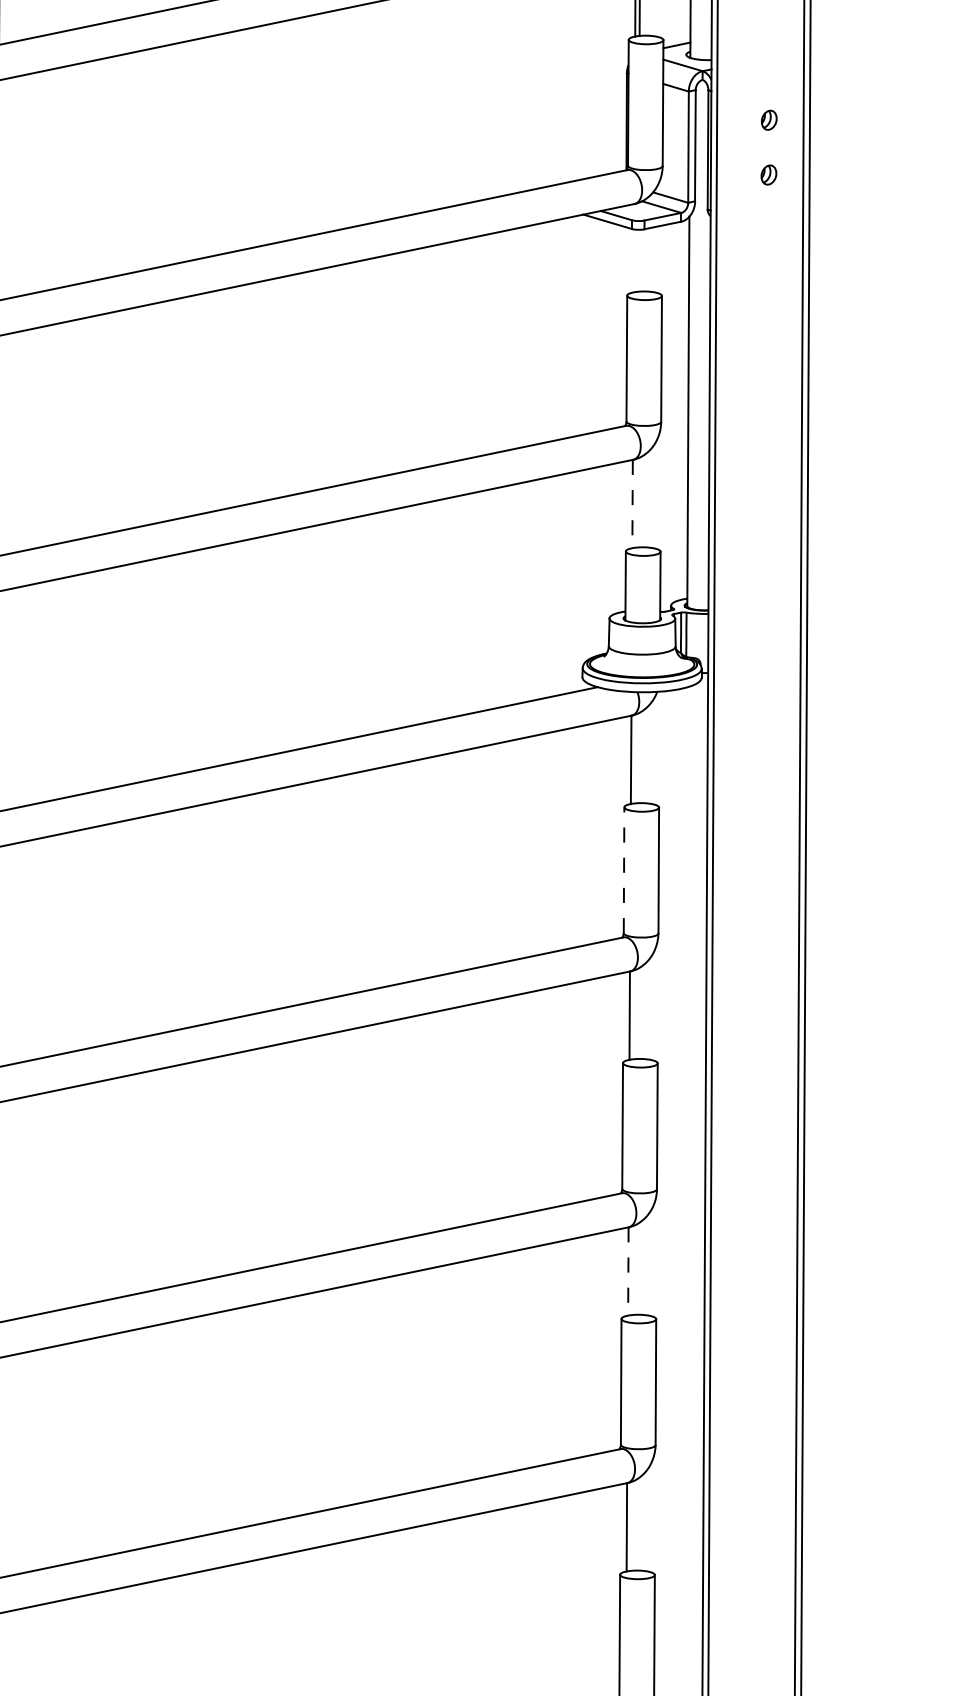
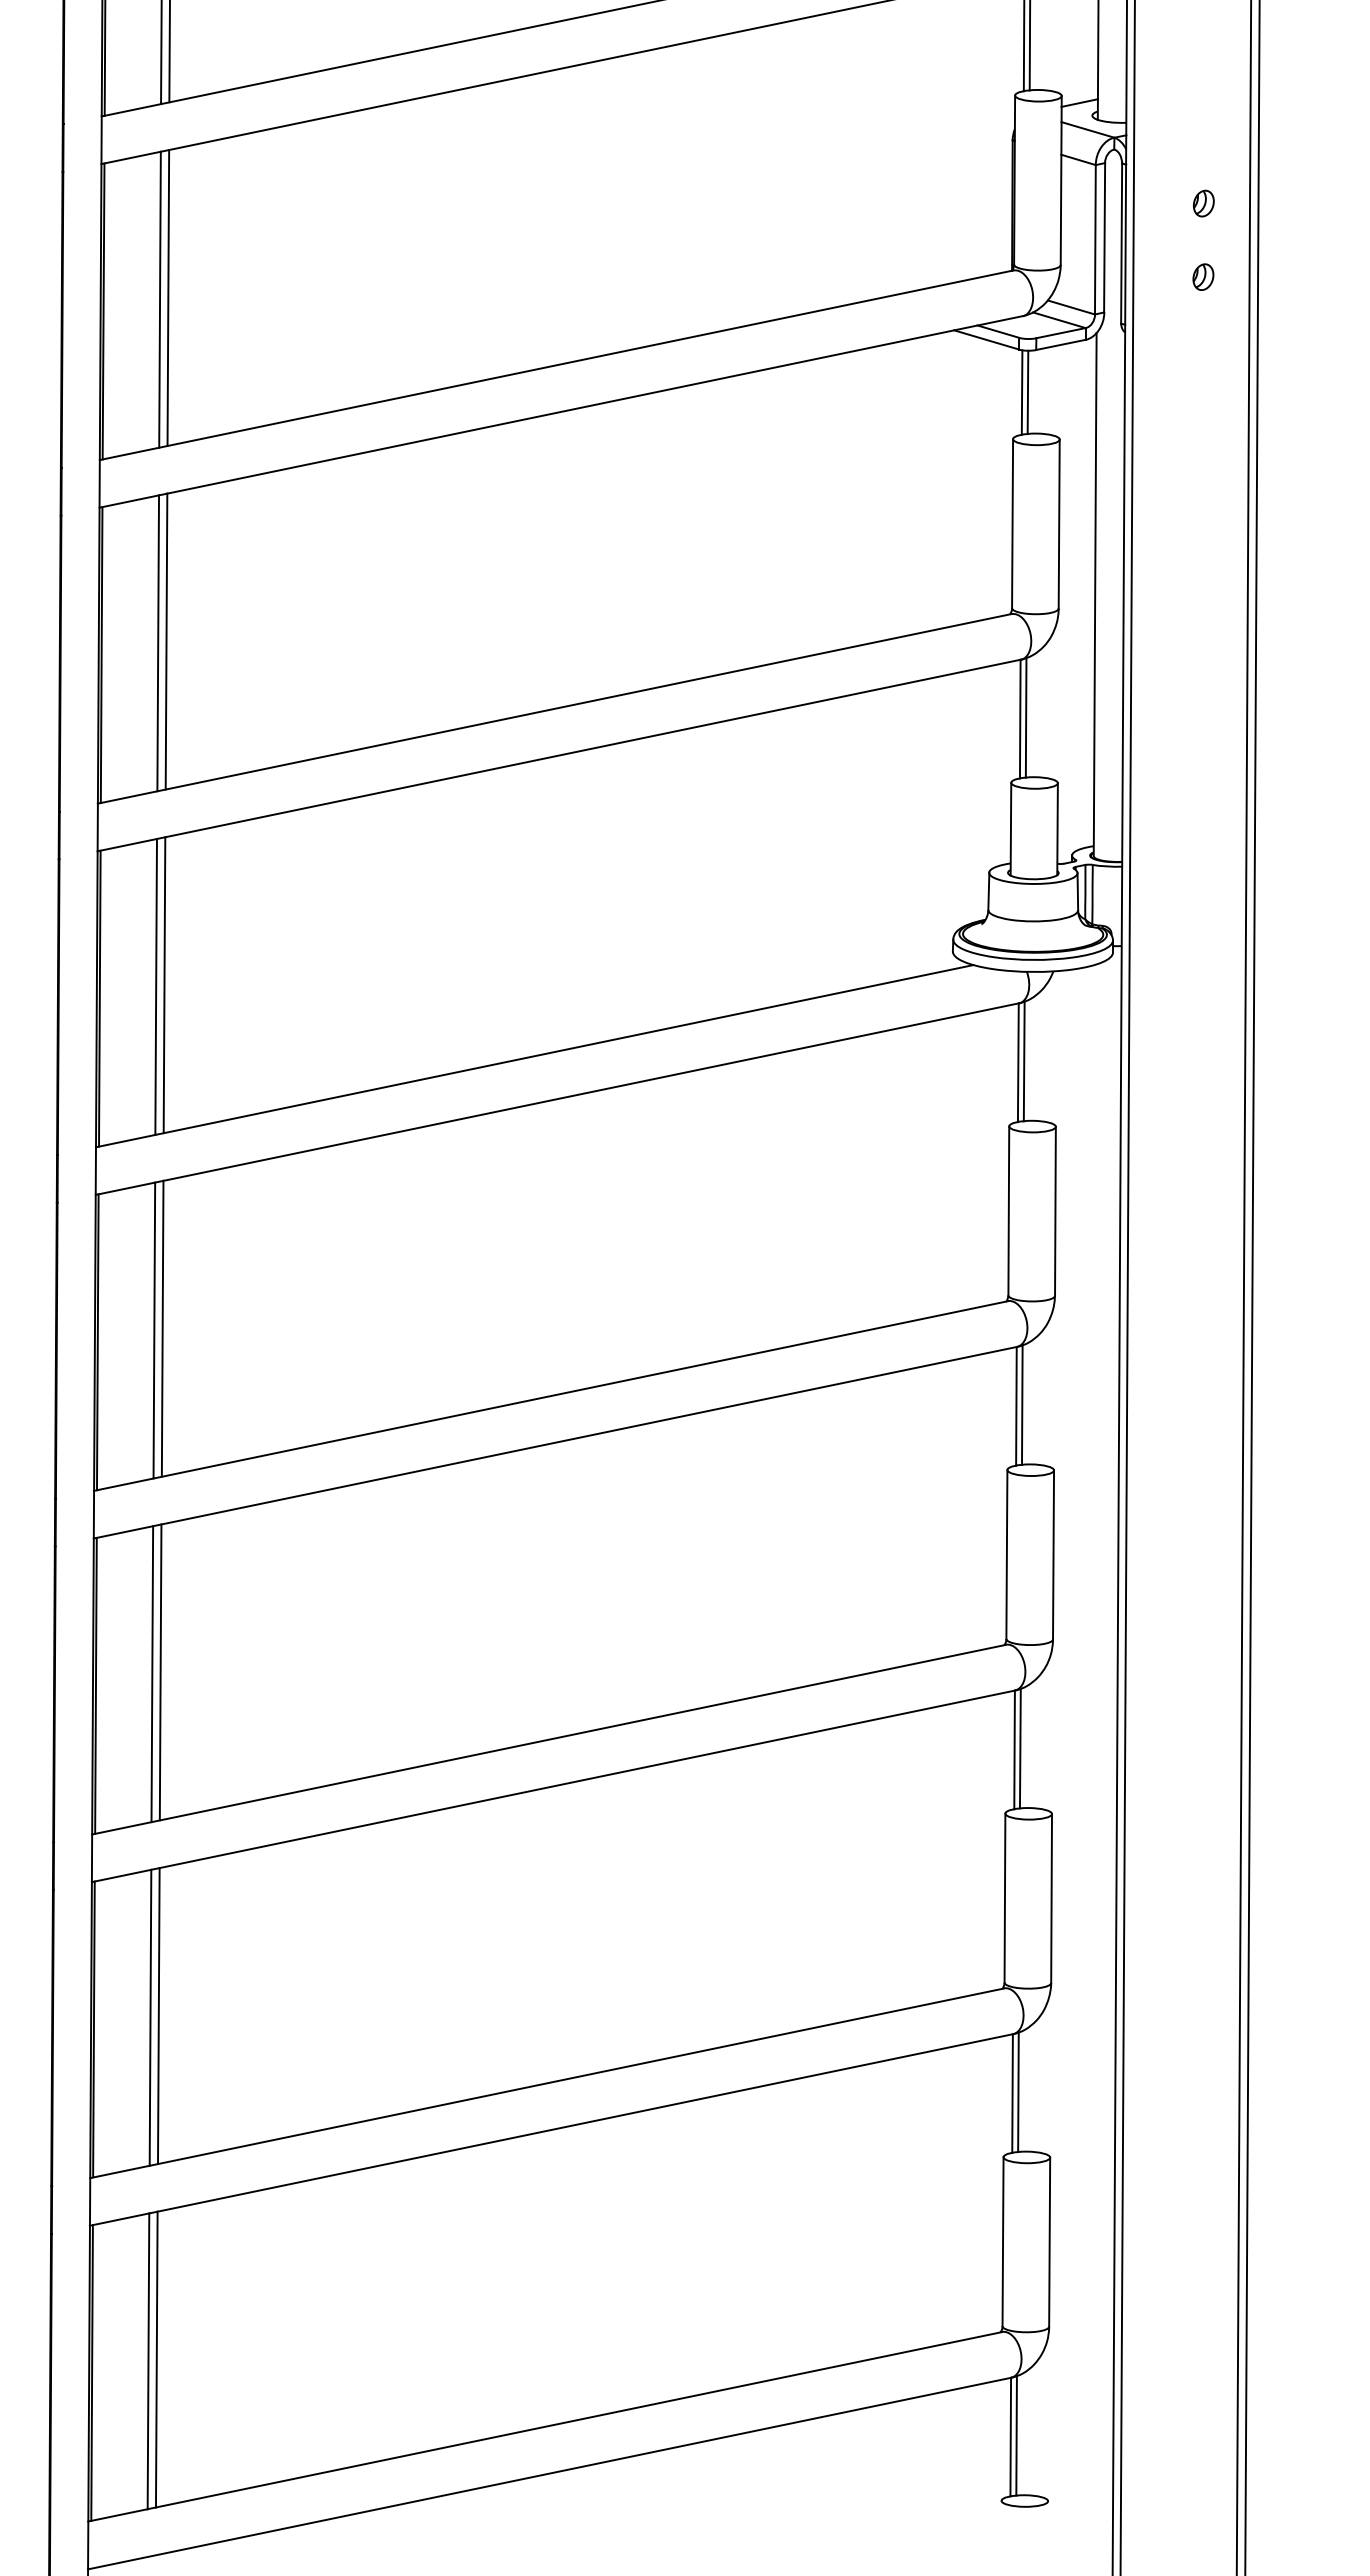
line: (633, 260) -> (1021, 392), added
line: (637, 260) -> (1027, 392), added
line: (636, 502) -> (1025, 717), added
line: (632, 504) -> (1020, 719), dashed -> solid
line: (635, 758) -> (1023, 1061), added
line: (623, 869) -> (1008, 1210), dashed -> solid
line: (634, 1014) -> (1022, 1404), added
line: (632, 1270) -> (1019, 1748), added
line: (628, 1271) -> (1014, 1750), dashed -> solid
line: (631, 1525) -> (1018, 2091), added

